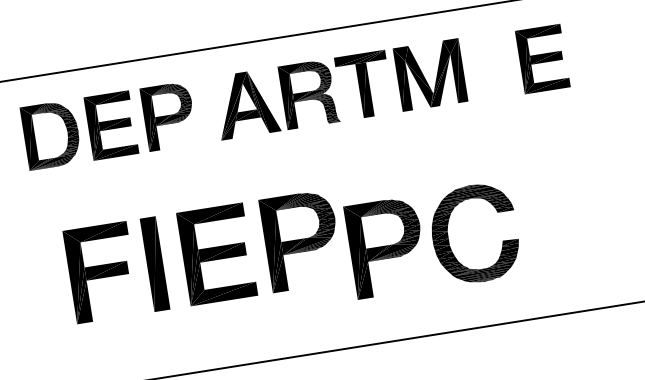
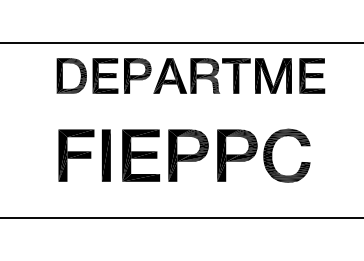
part: (543, 58) -> (312, 75), moved
part: (107, 125) -> (103, 75), moved
part: (432, 239) -> (263, 155), moved

